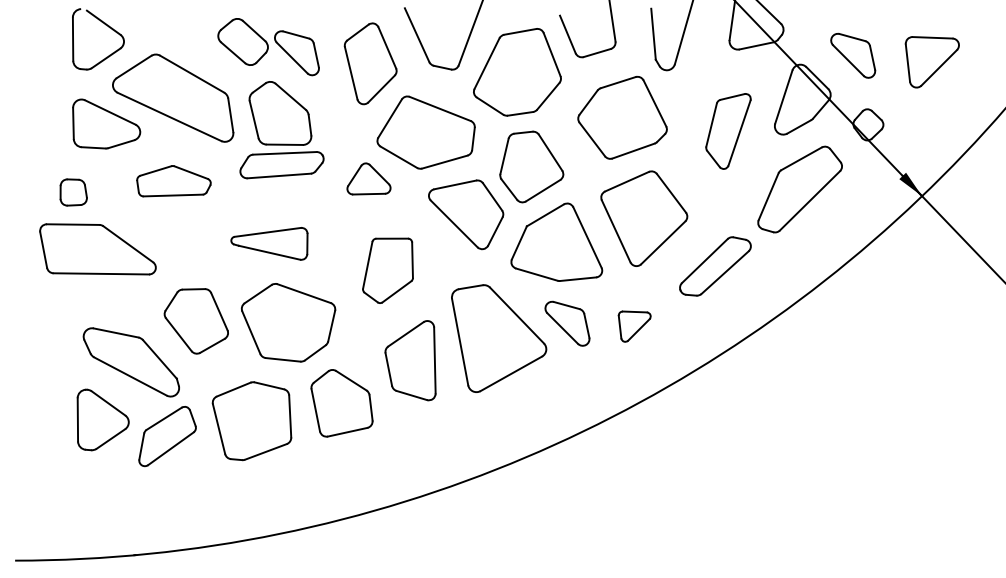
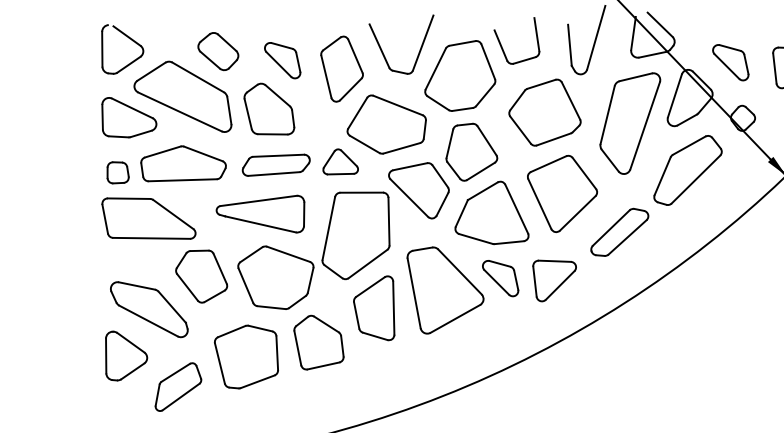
part: (242, 41) -> (217, 51), moved
part: (728, 131) -> (630, 123), size x1.67
part: (281, 165) -> (275, 165), moved
part: (173, 180) -> (183, 163), size x1.43
part: (73, 192) -> (117, 172), moved
part: (269, 243) -> (260, 213), size x1.43
part: (97, 249) -> (148, 218), moved
part: (387, 270) -> (355, 235), size x1.67
part: (634, 326) -> (554, 280), size x1.67
part: (167, 436) -> (178, 387), moved

